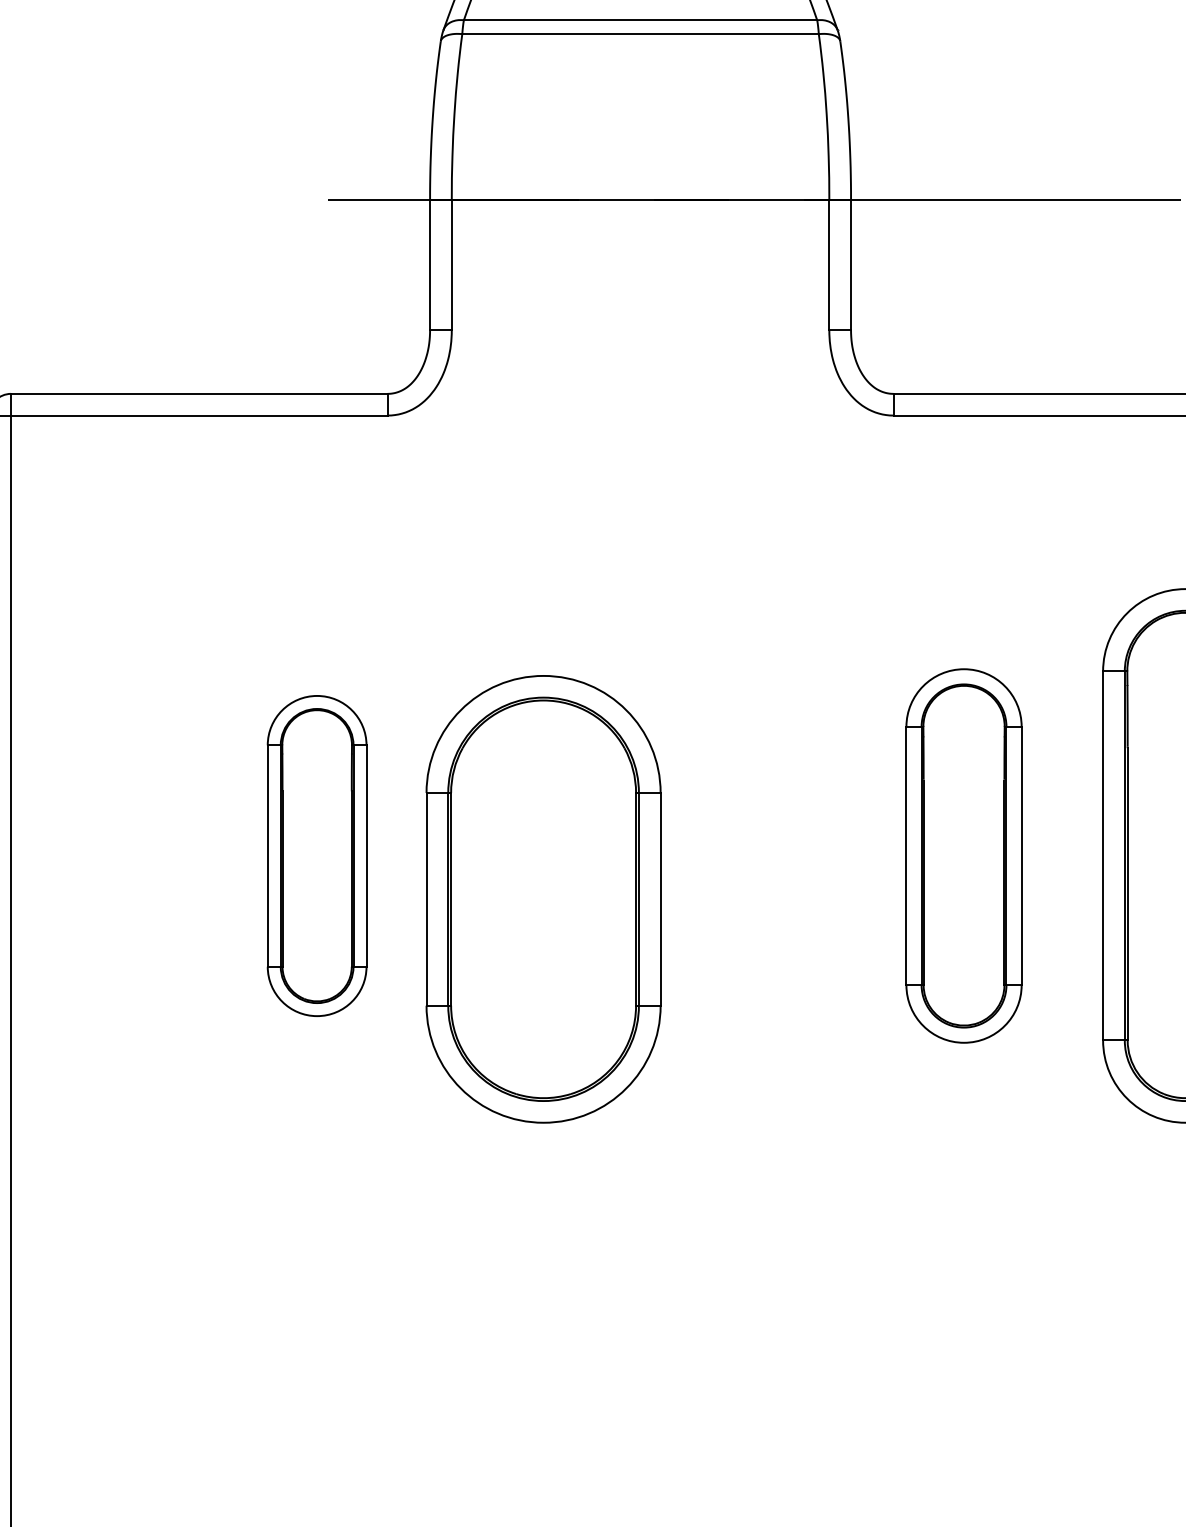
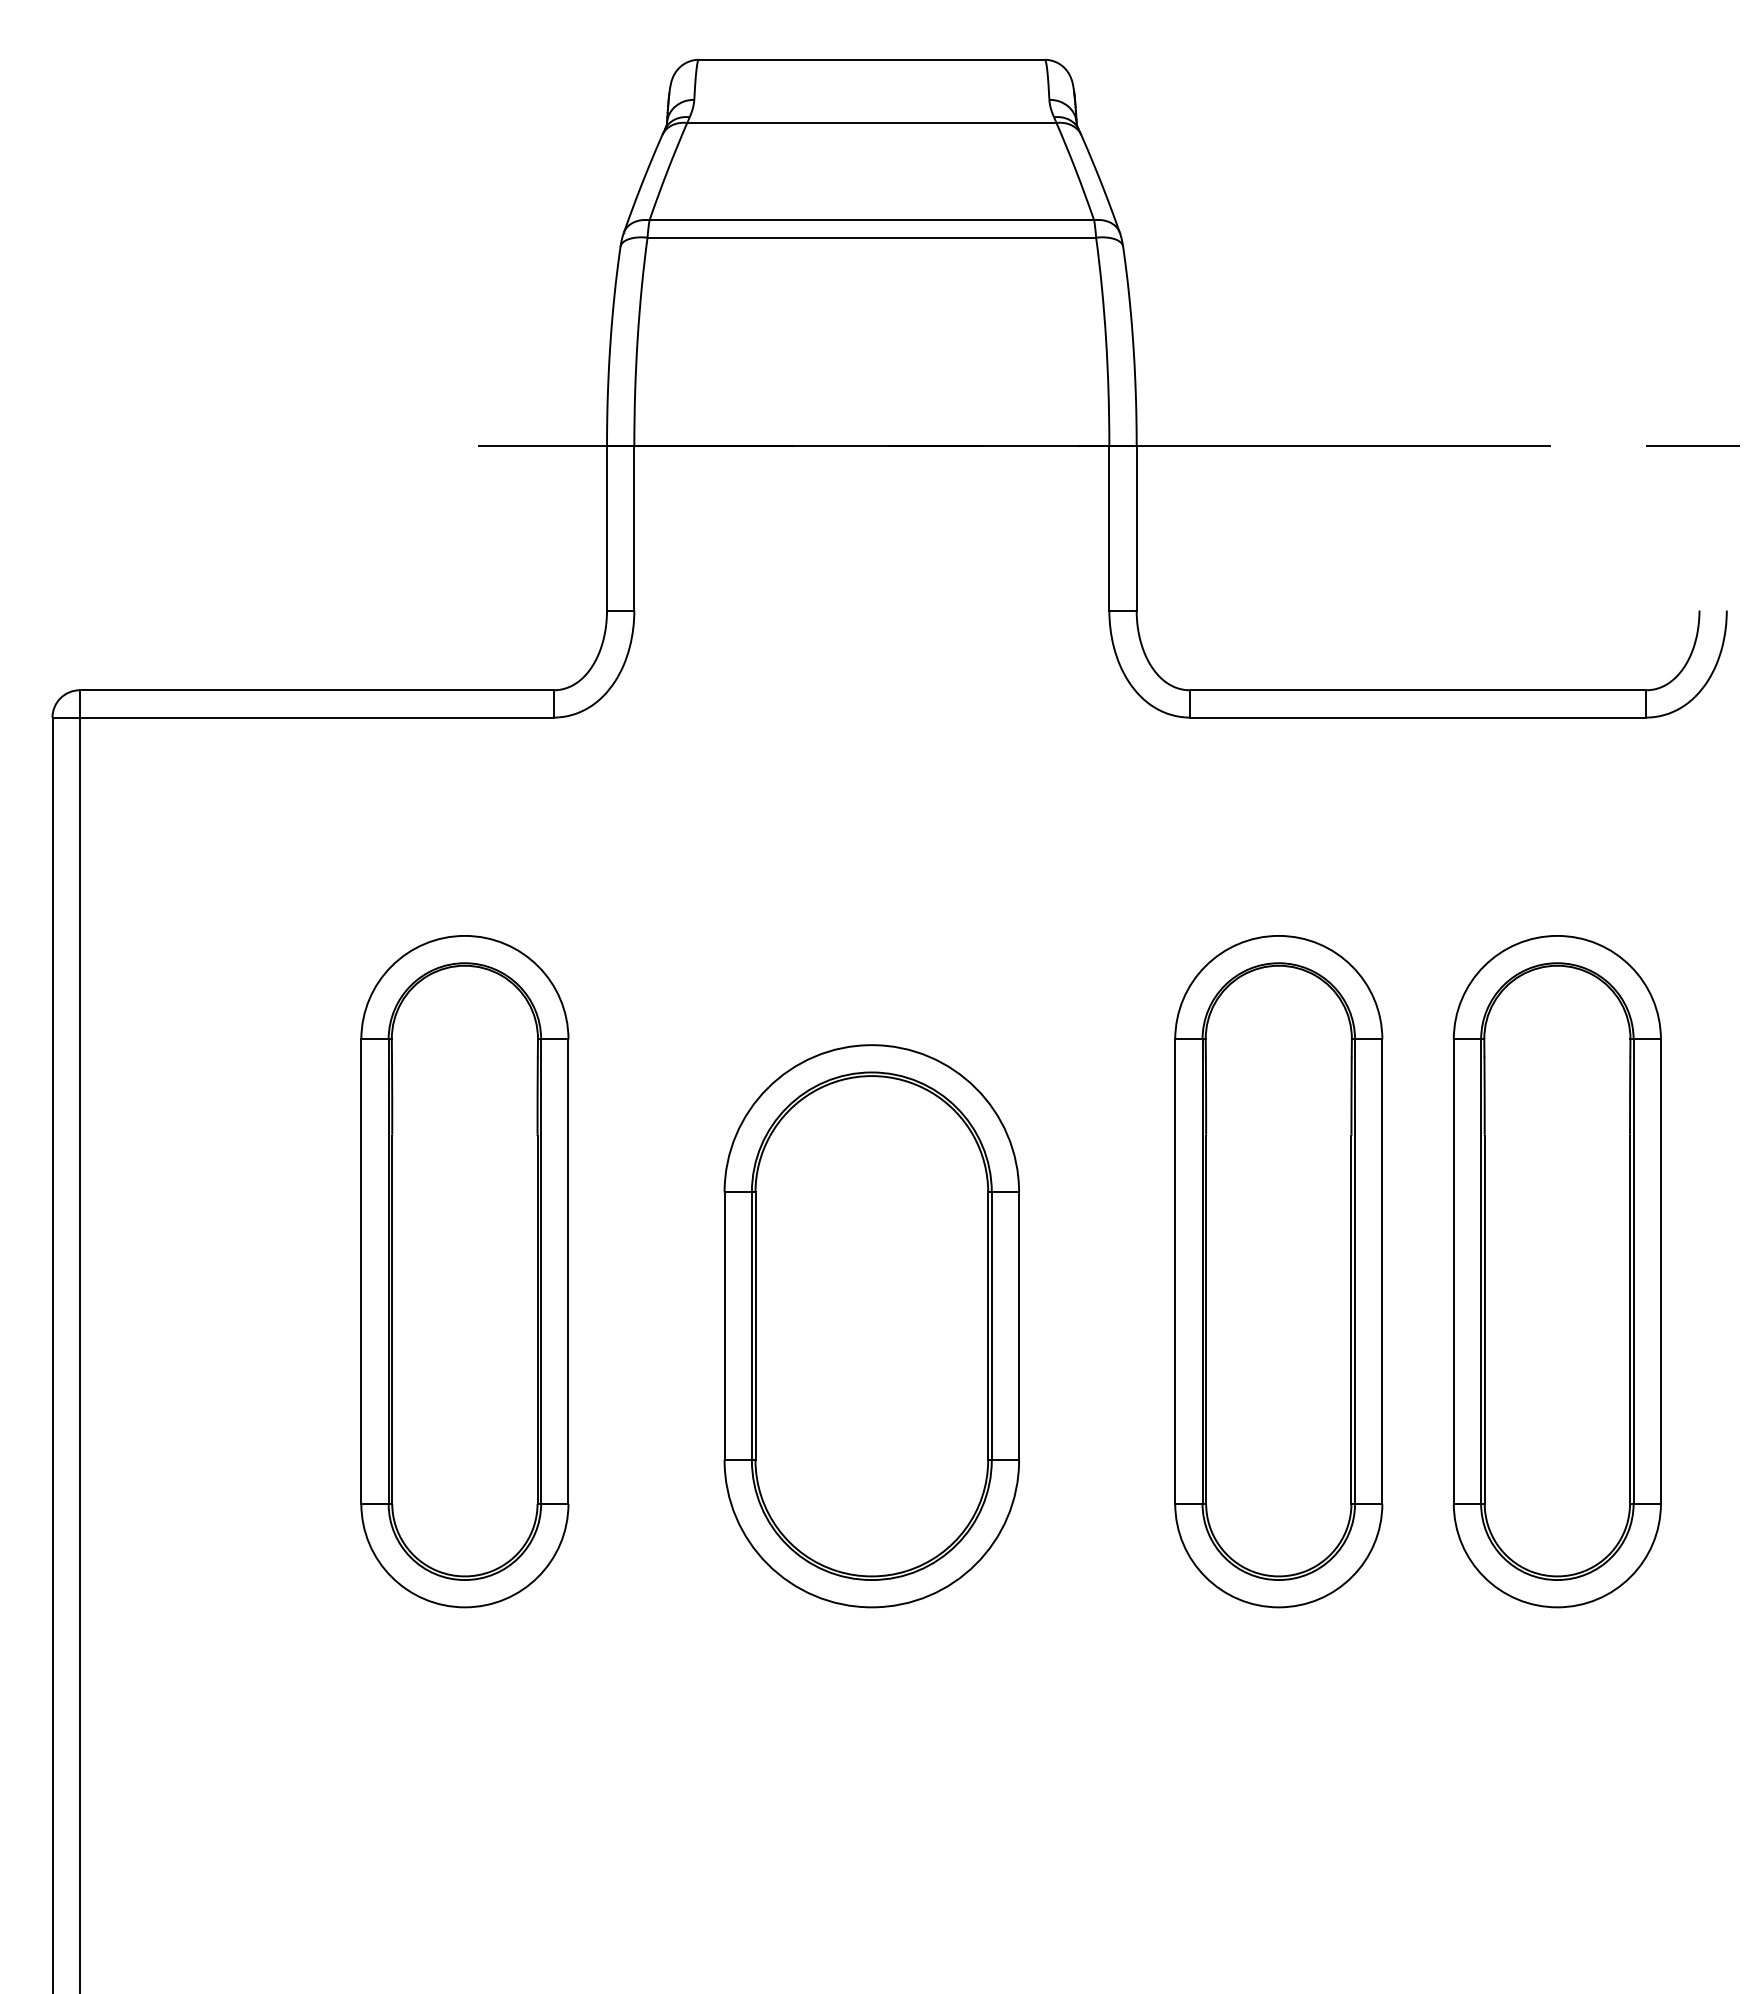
part: (316, 855) -> (464, 1271), size x1.67
part: (963, 855) -> (1278, 1271), size x1.43
part: (543, 899) -> (871, 1326), moved

